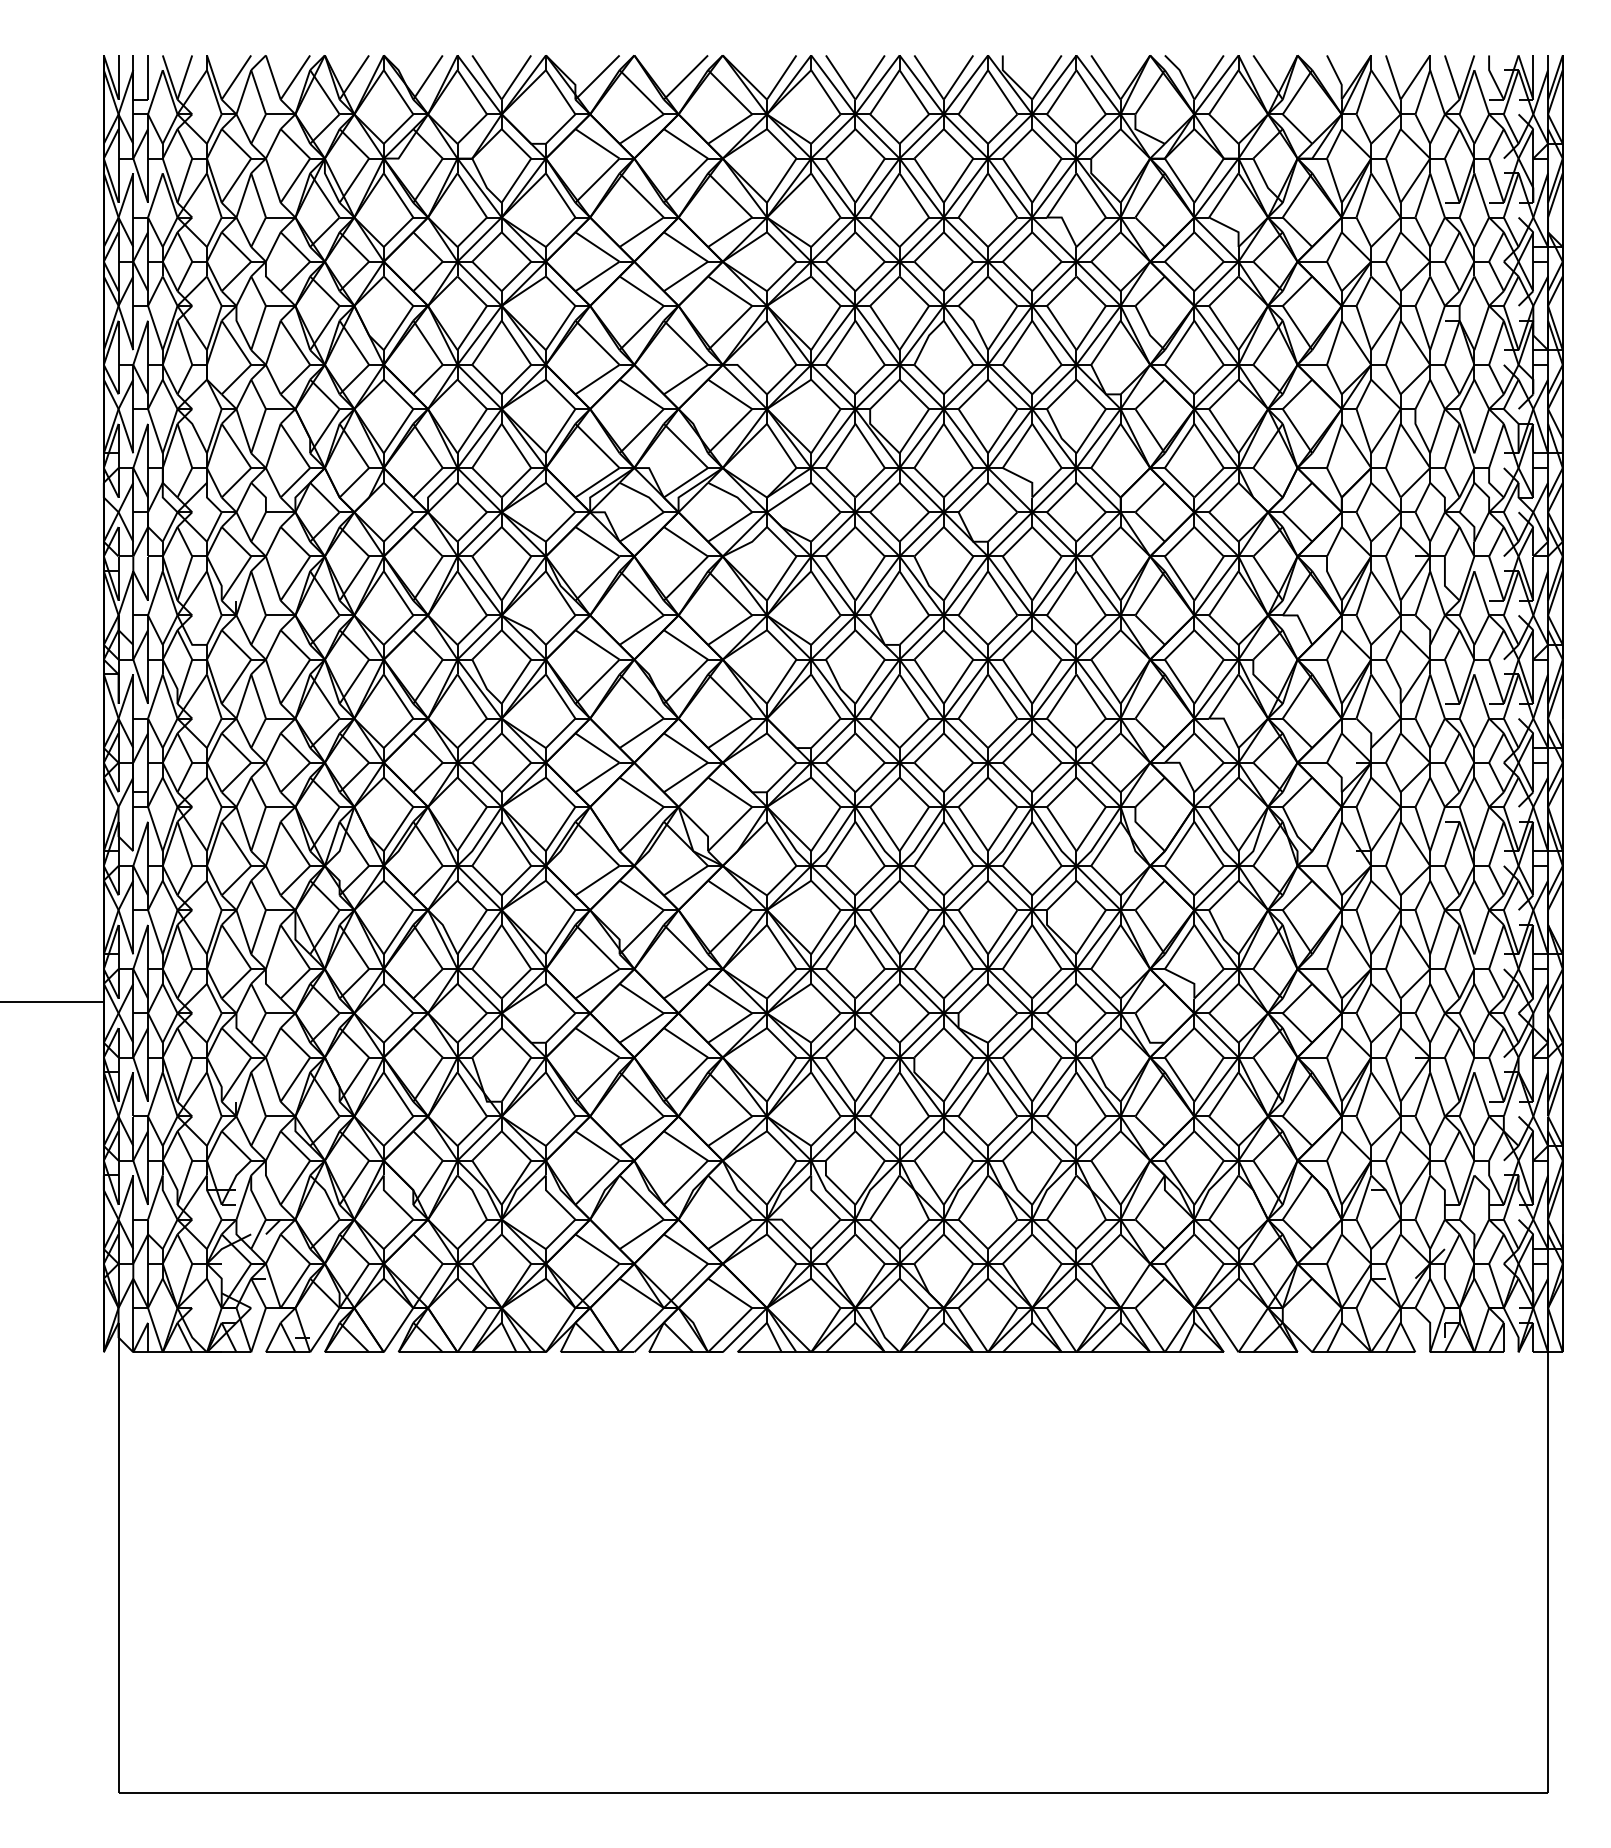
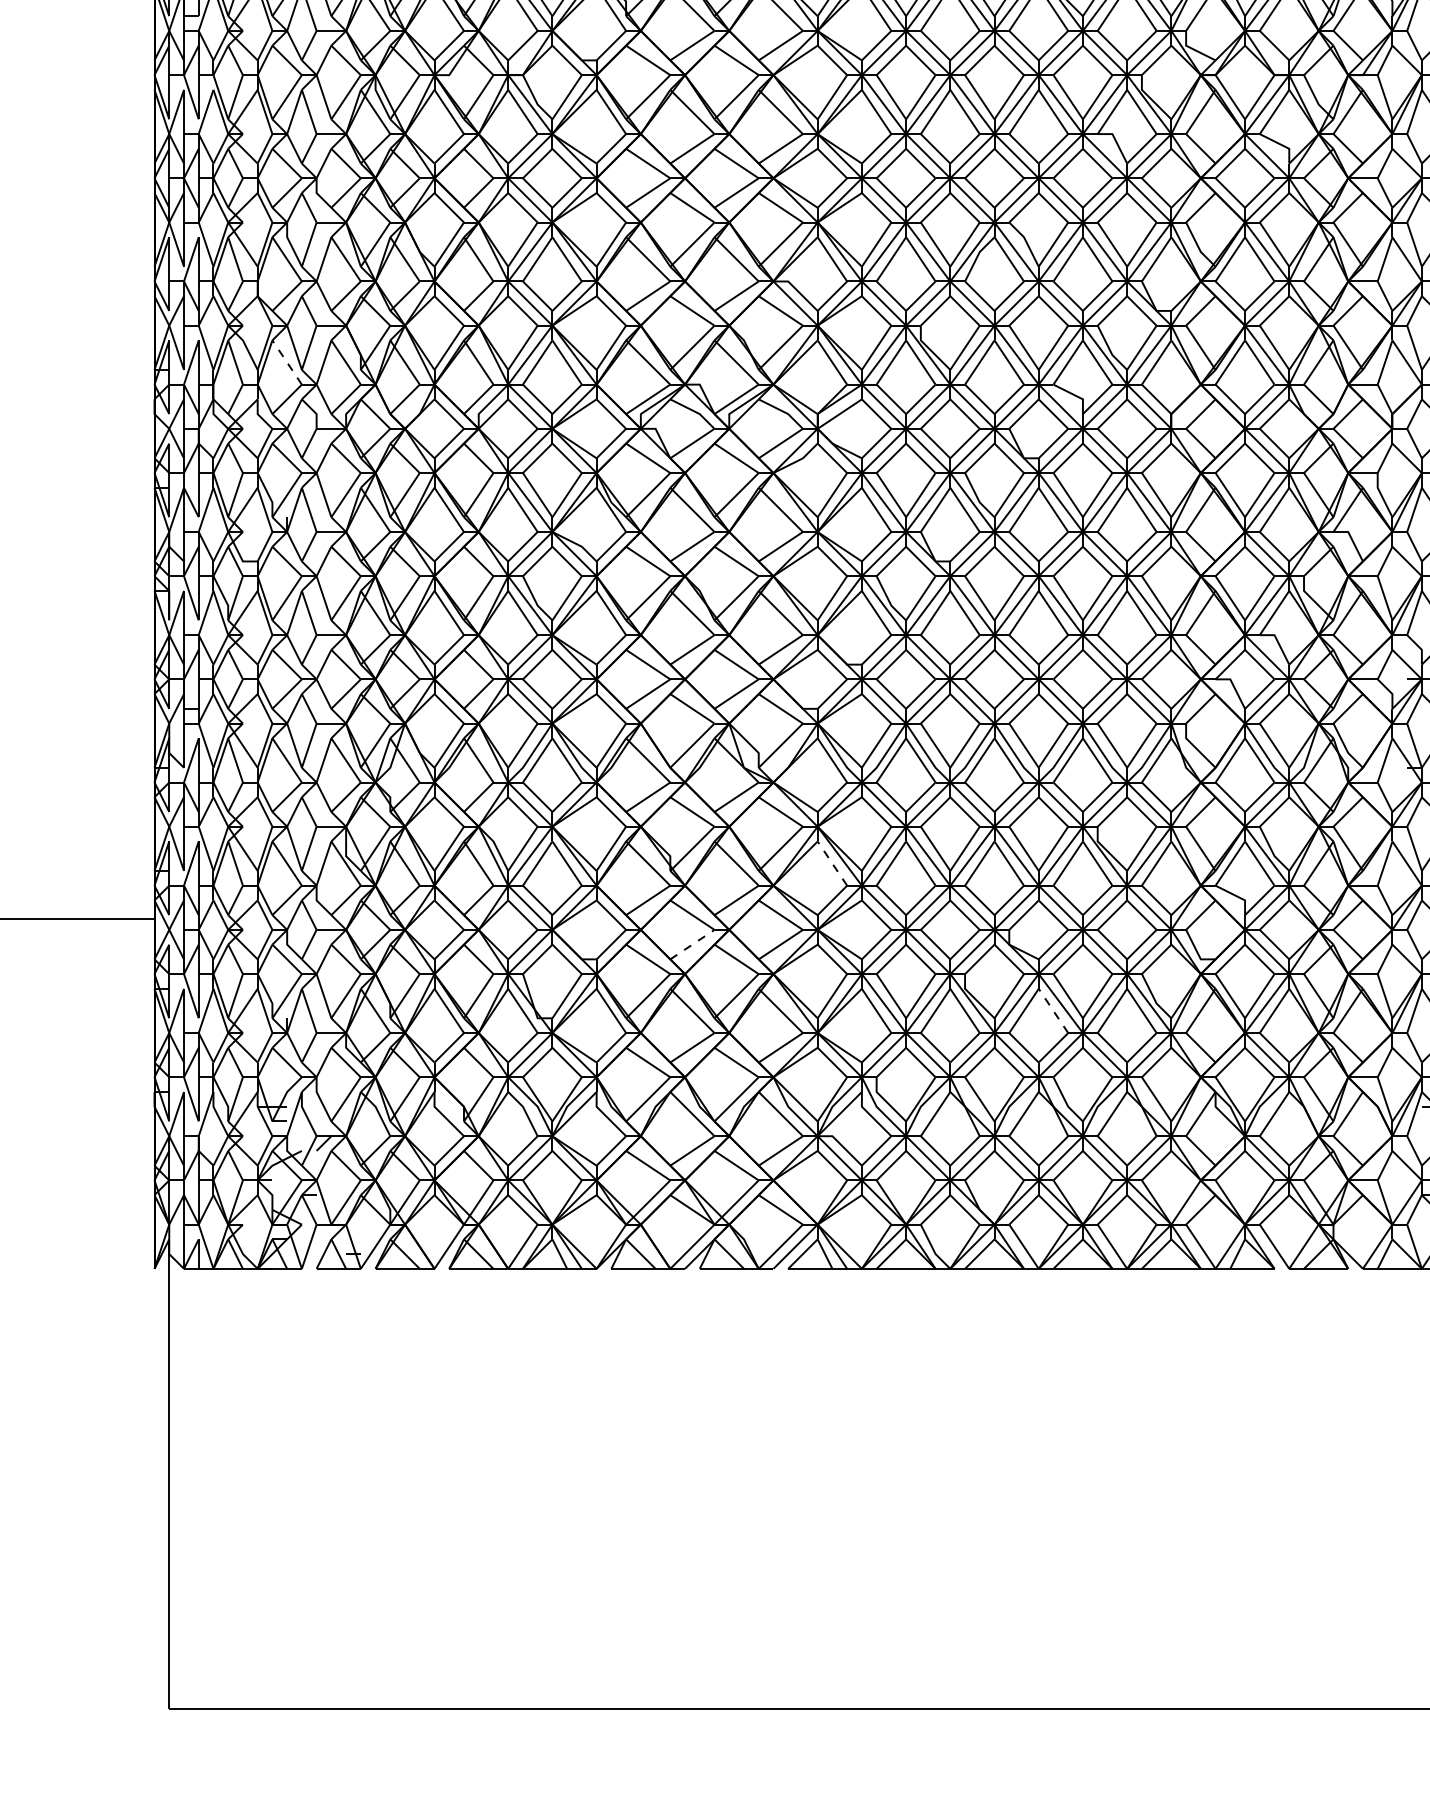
line: (236, 445) -> (287, 362), solid -> dashed
line: (781, 947) -> (832, 864), solid -> dashed
line: (641, 1028) -> (692, 945), solid -> dashed
line: (1002, 1094) -> (1053, 1011), solid -> dashed

